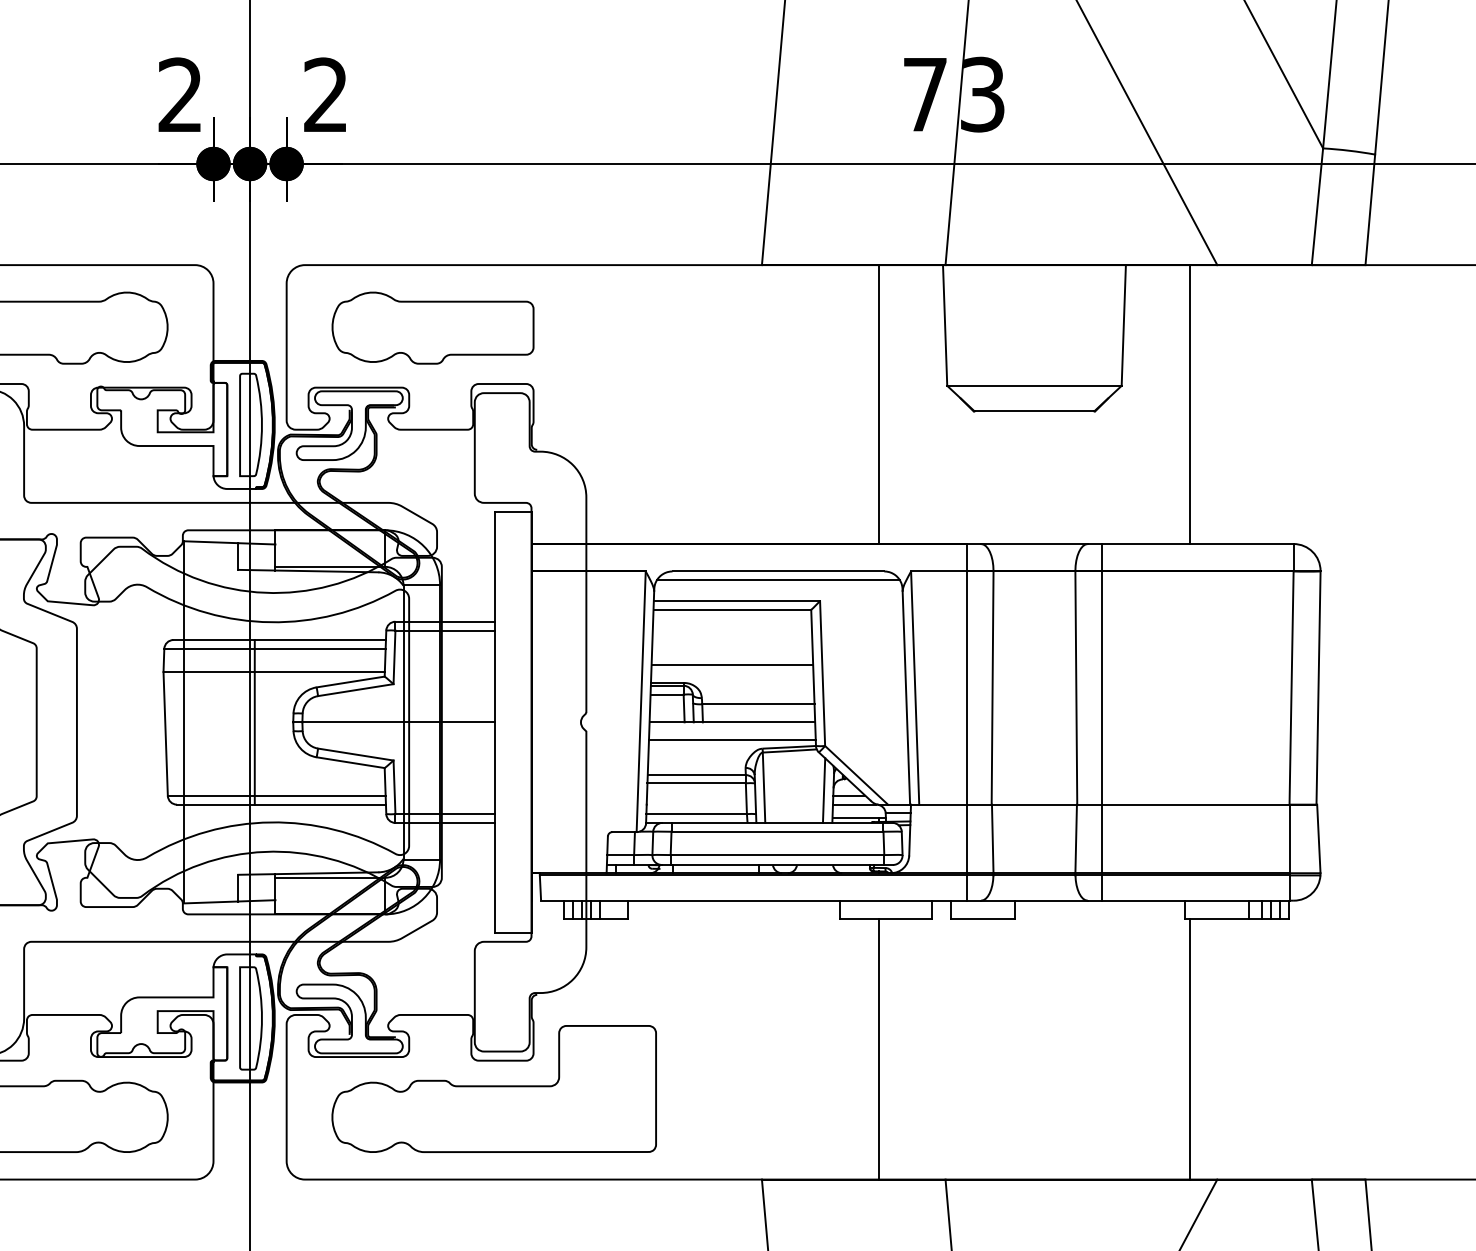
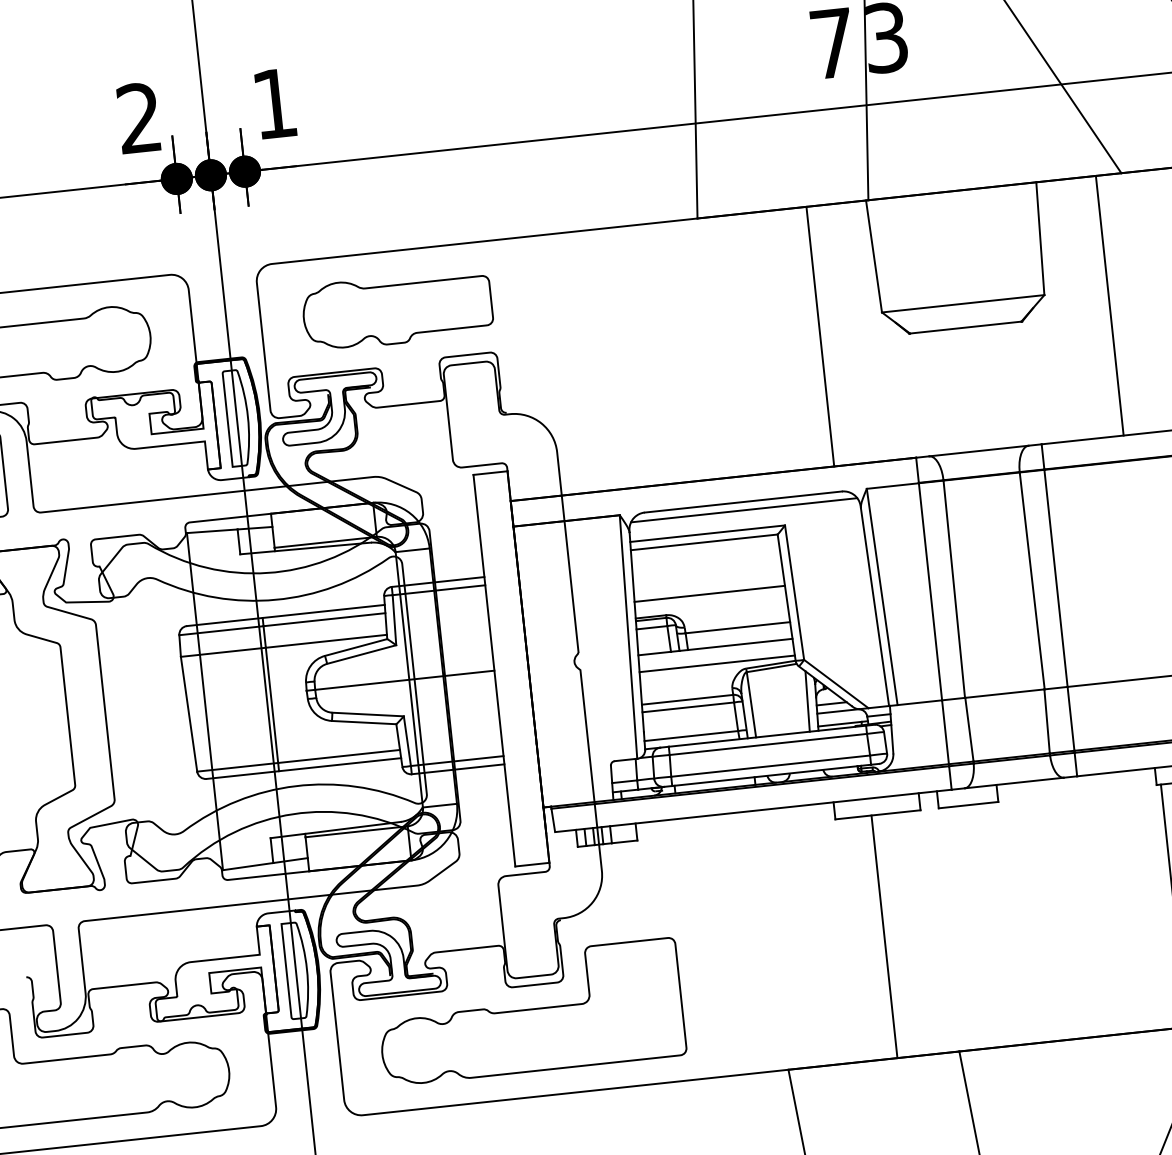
text: (325, 94) -> (274, 103), 2 -> 1

